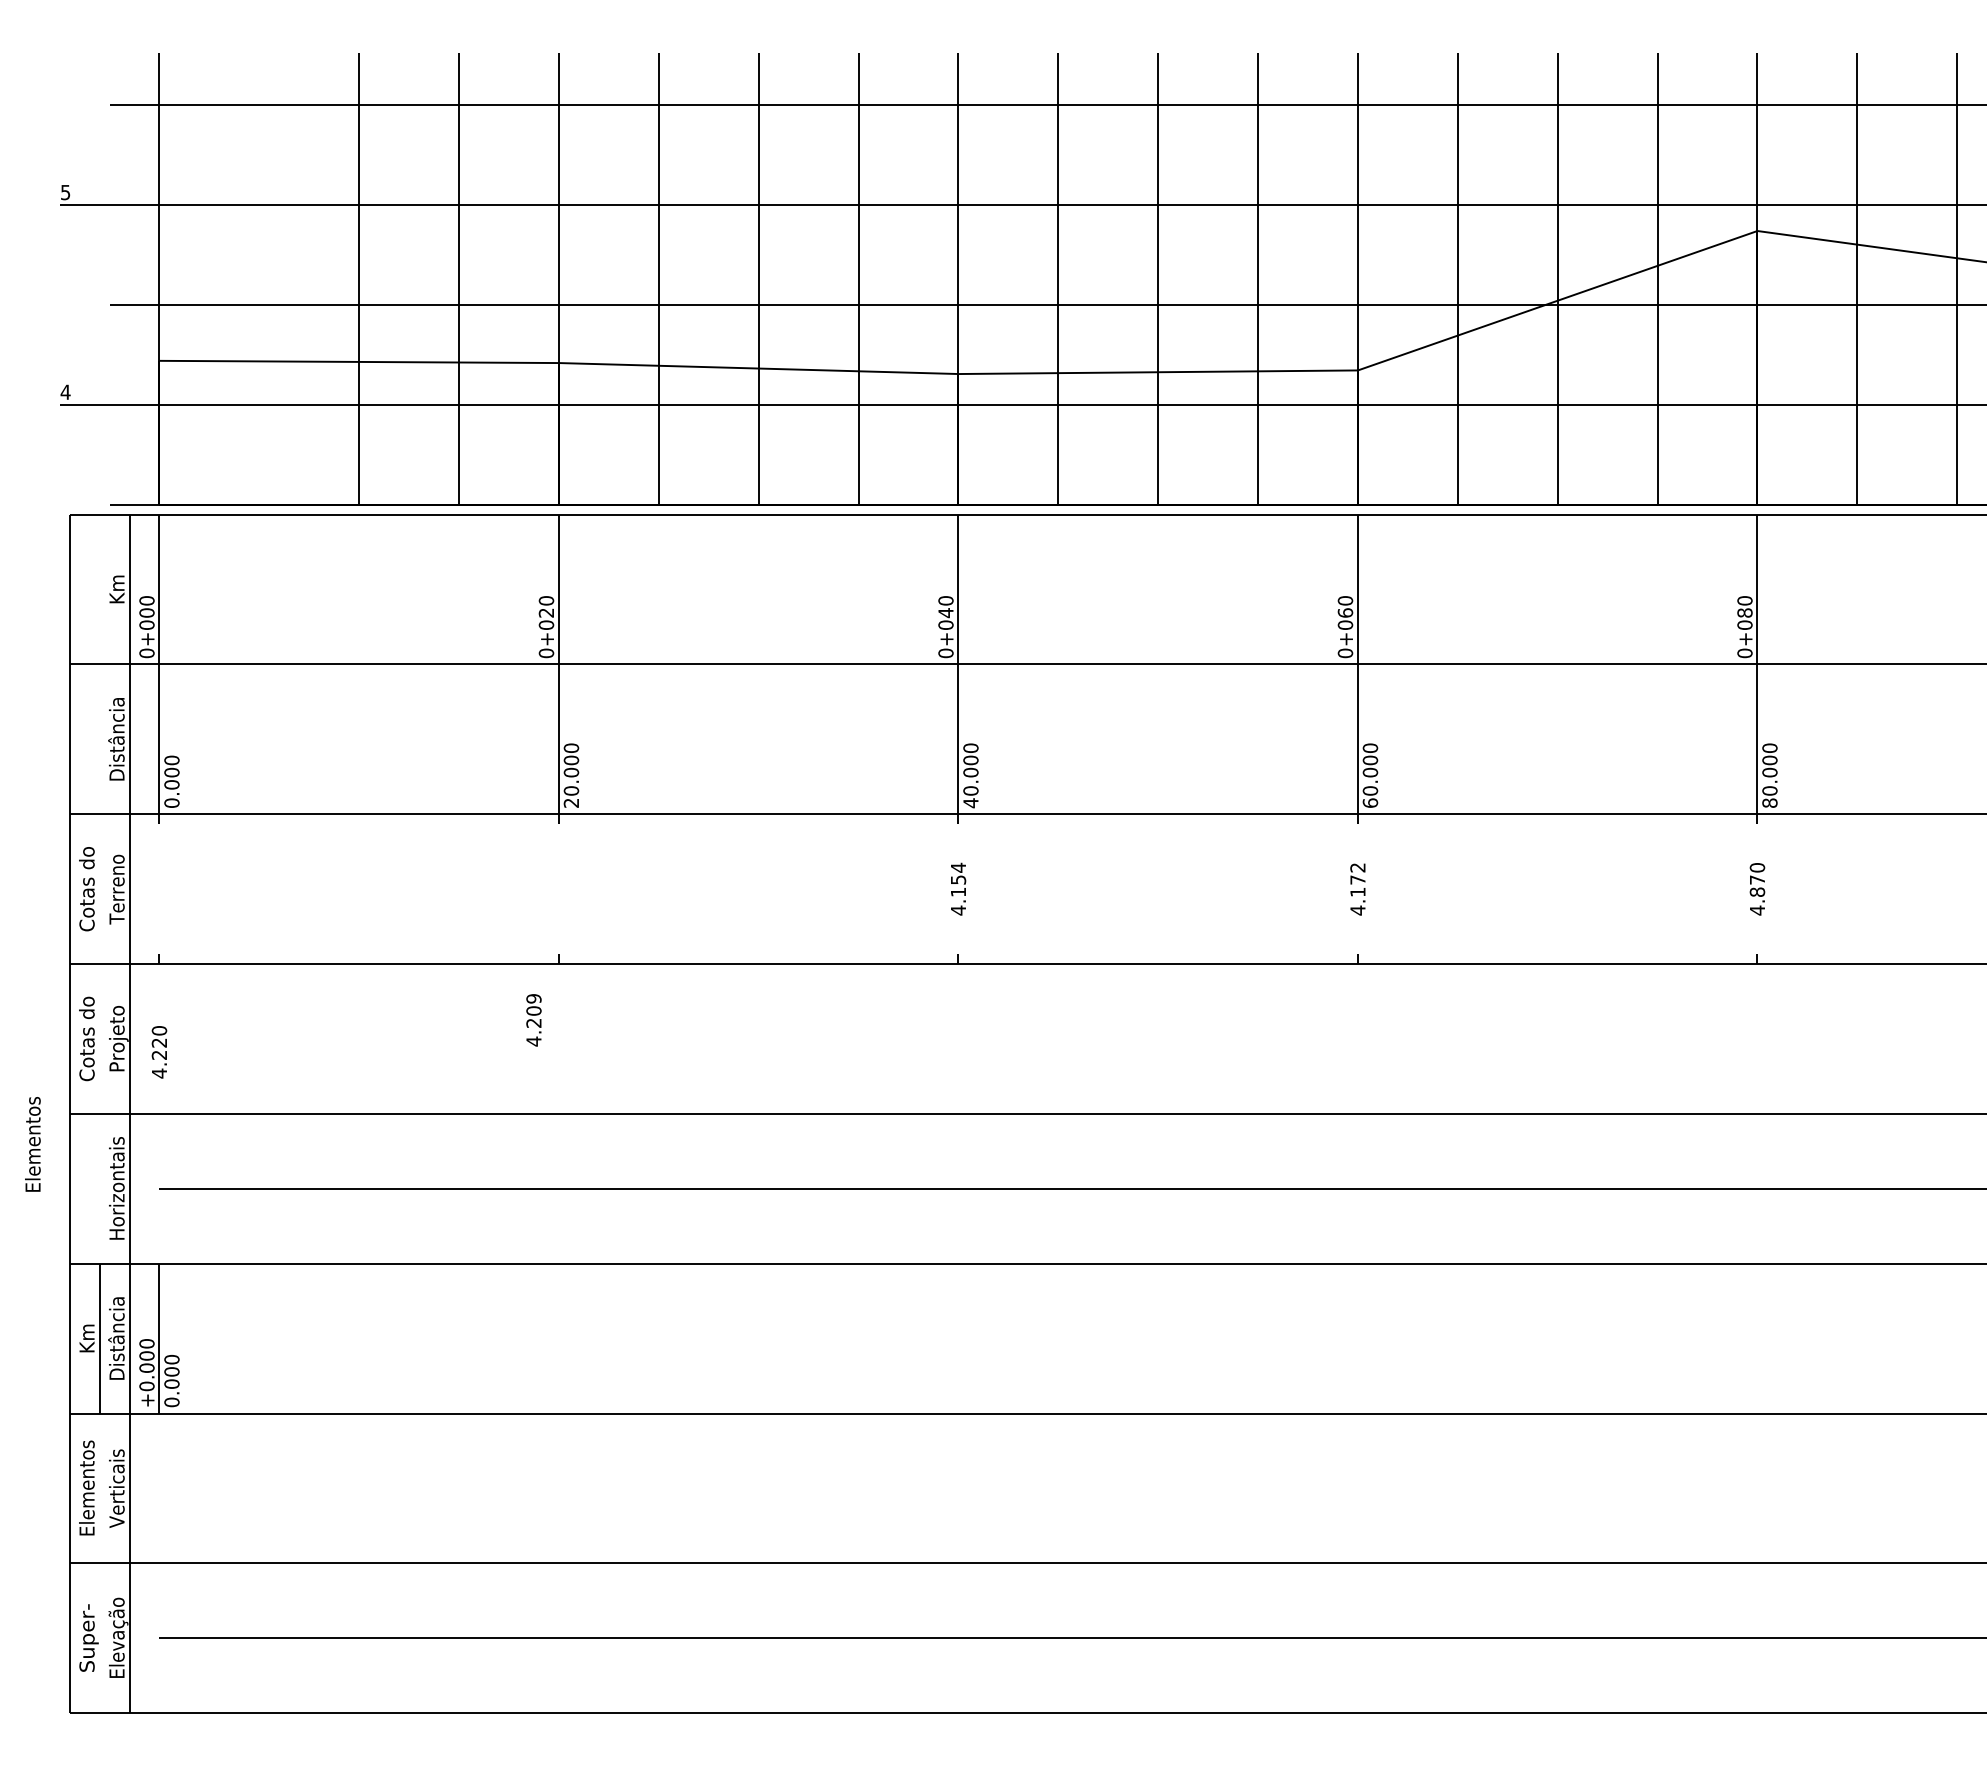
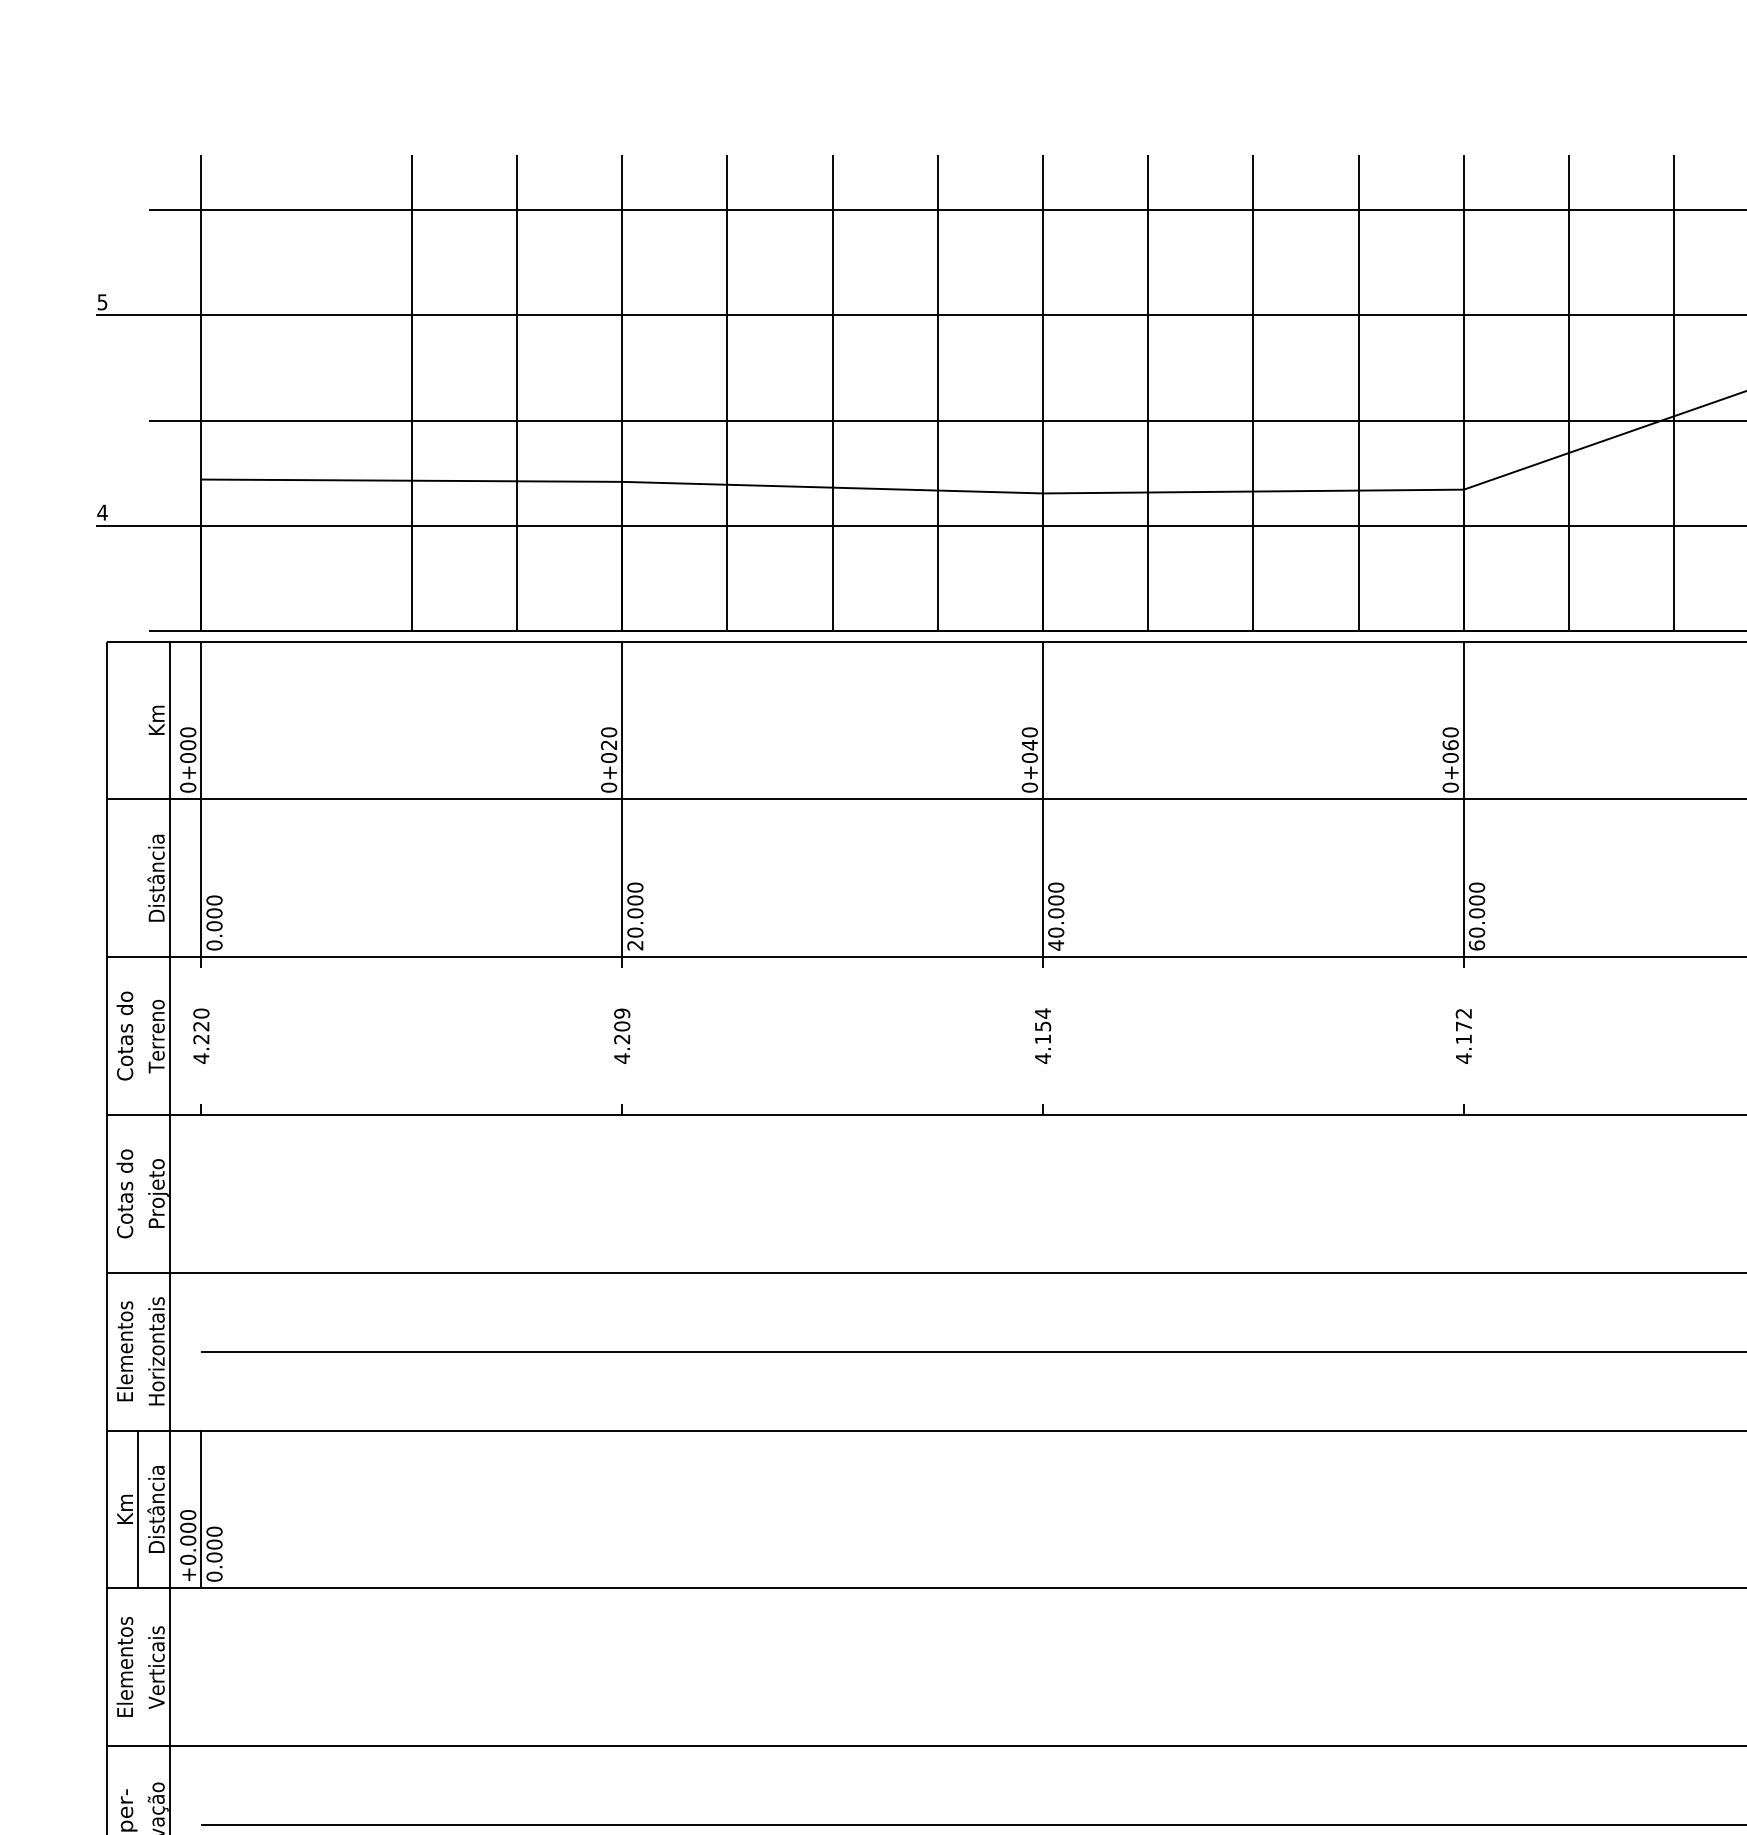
text: (533, 1020) -> (621, 1036), moved
text: (159, 1052) -> (201, 1036), moved
text: (32, 1144) -> (124, 1351), moved

